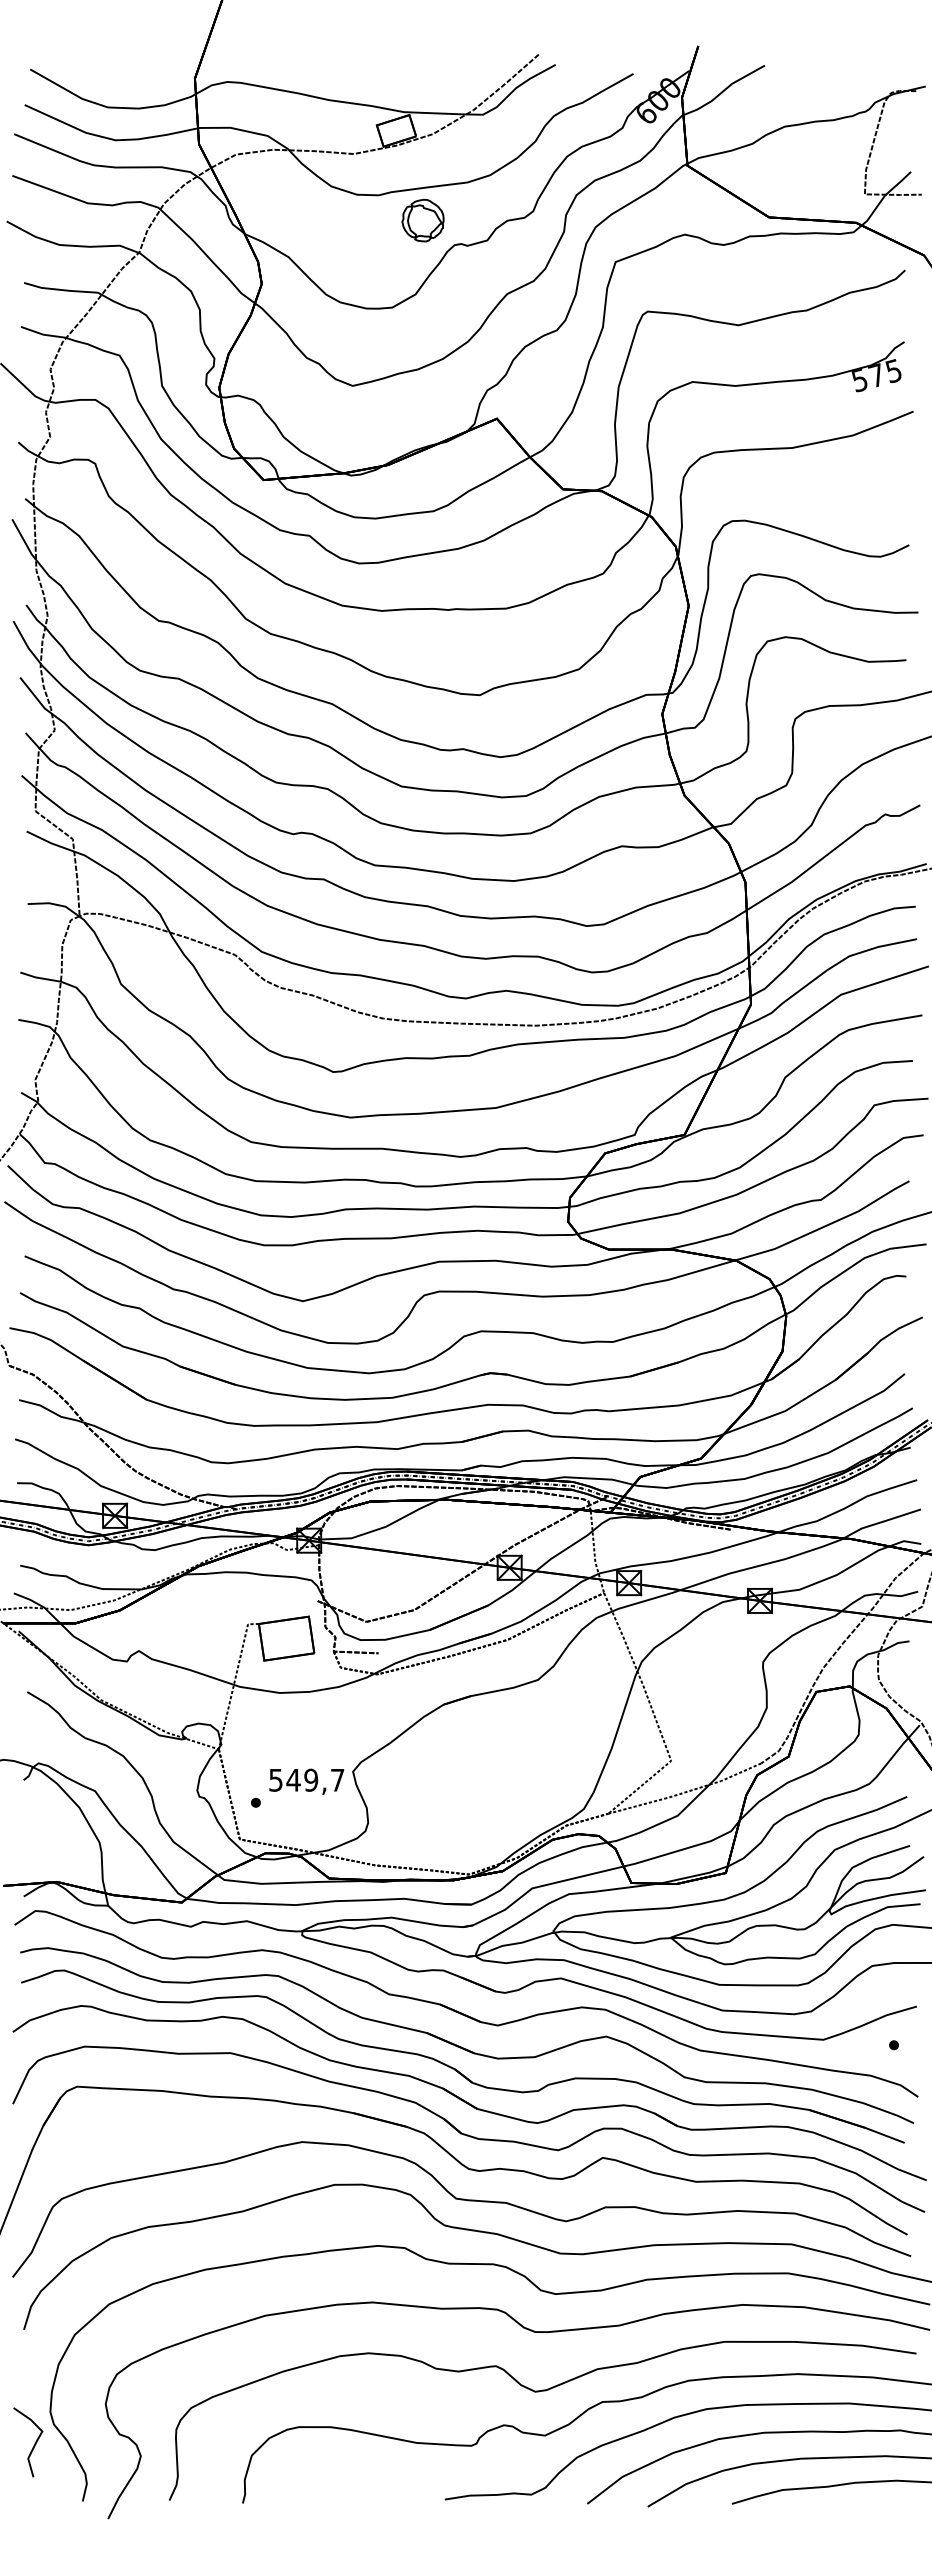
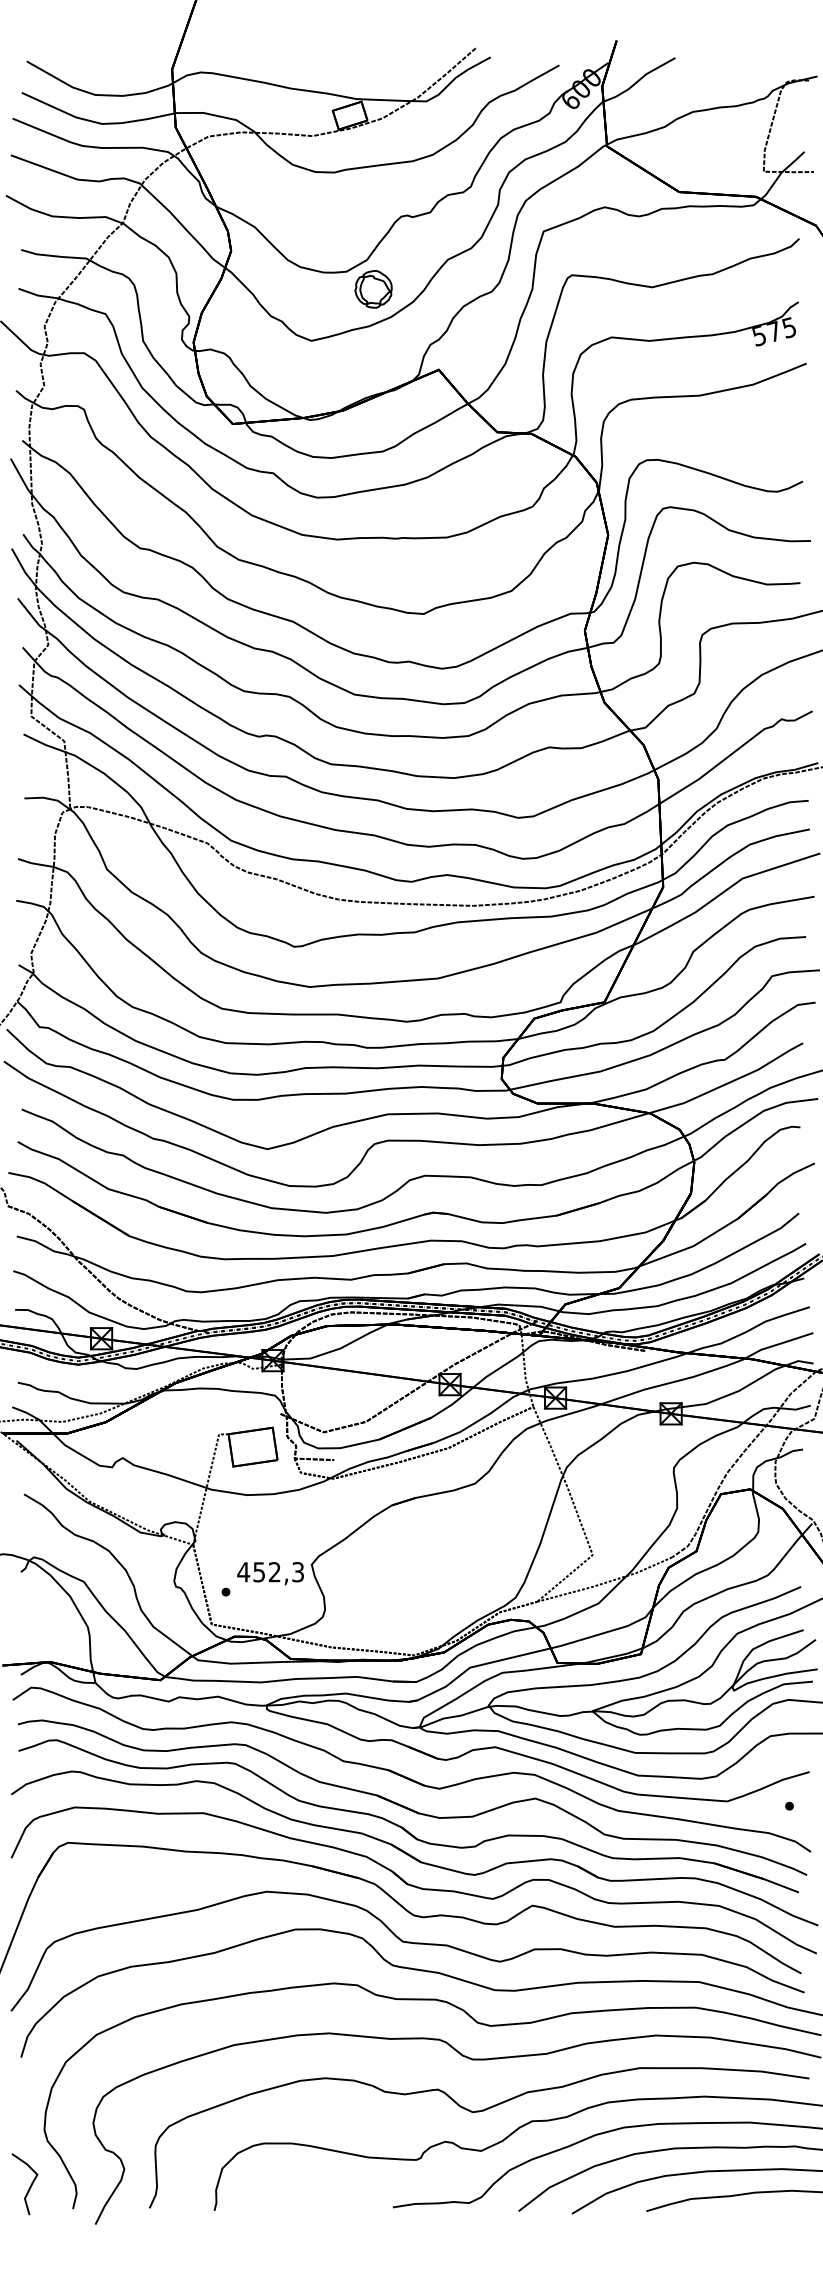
part: (422, 220) -> (373, 289), moved
text: (306, 1779) -> (270, 1571), 549,7 -> 452,3
curve: (33, 2445) -> (29, 2187), moved

